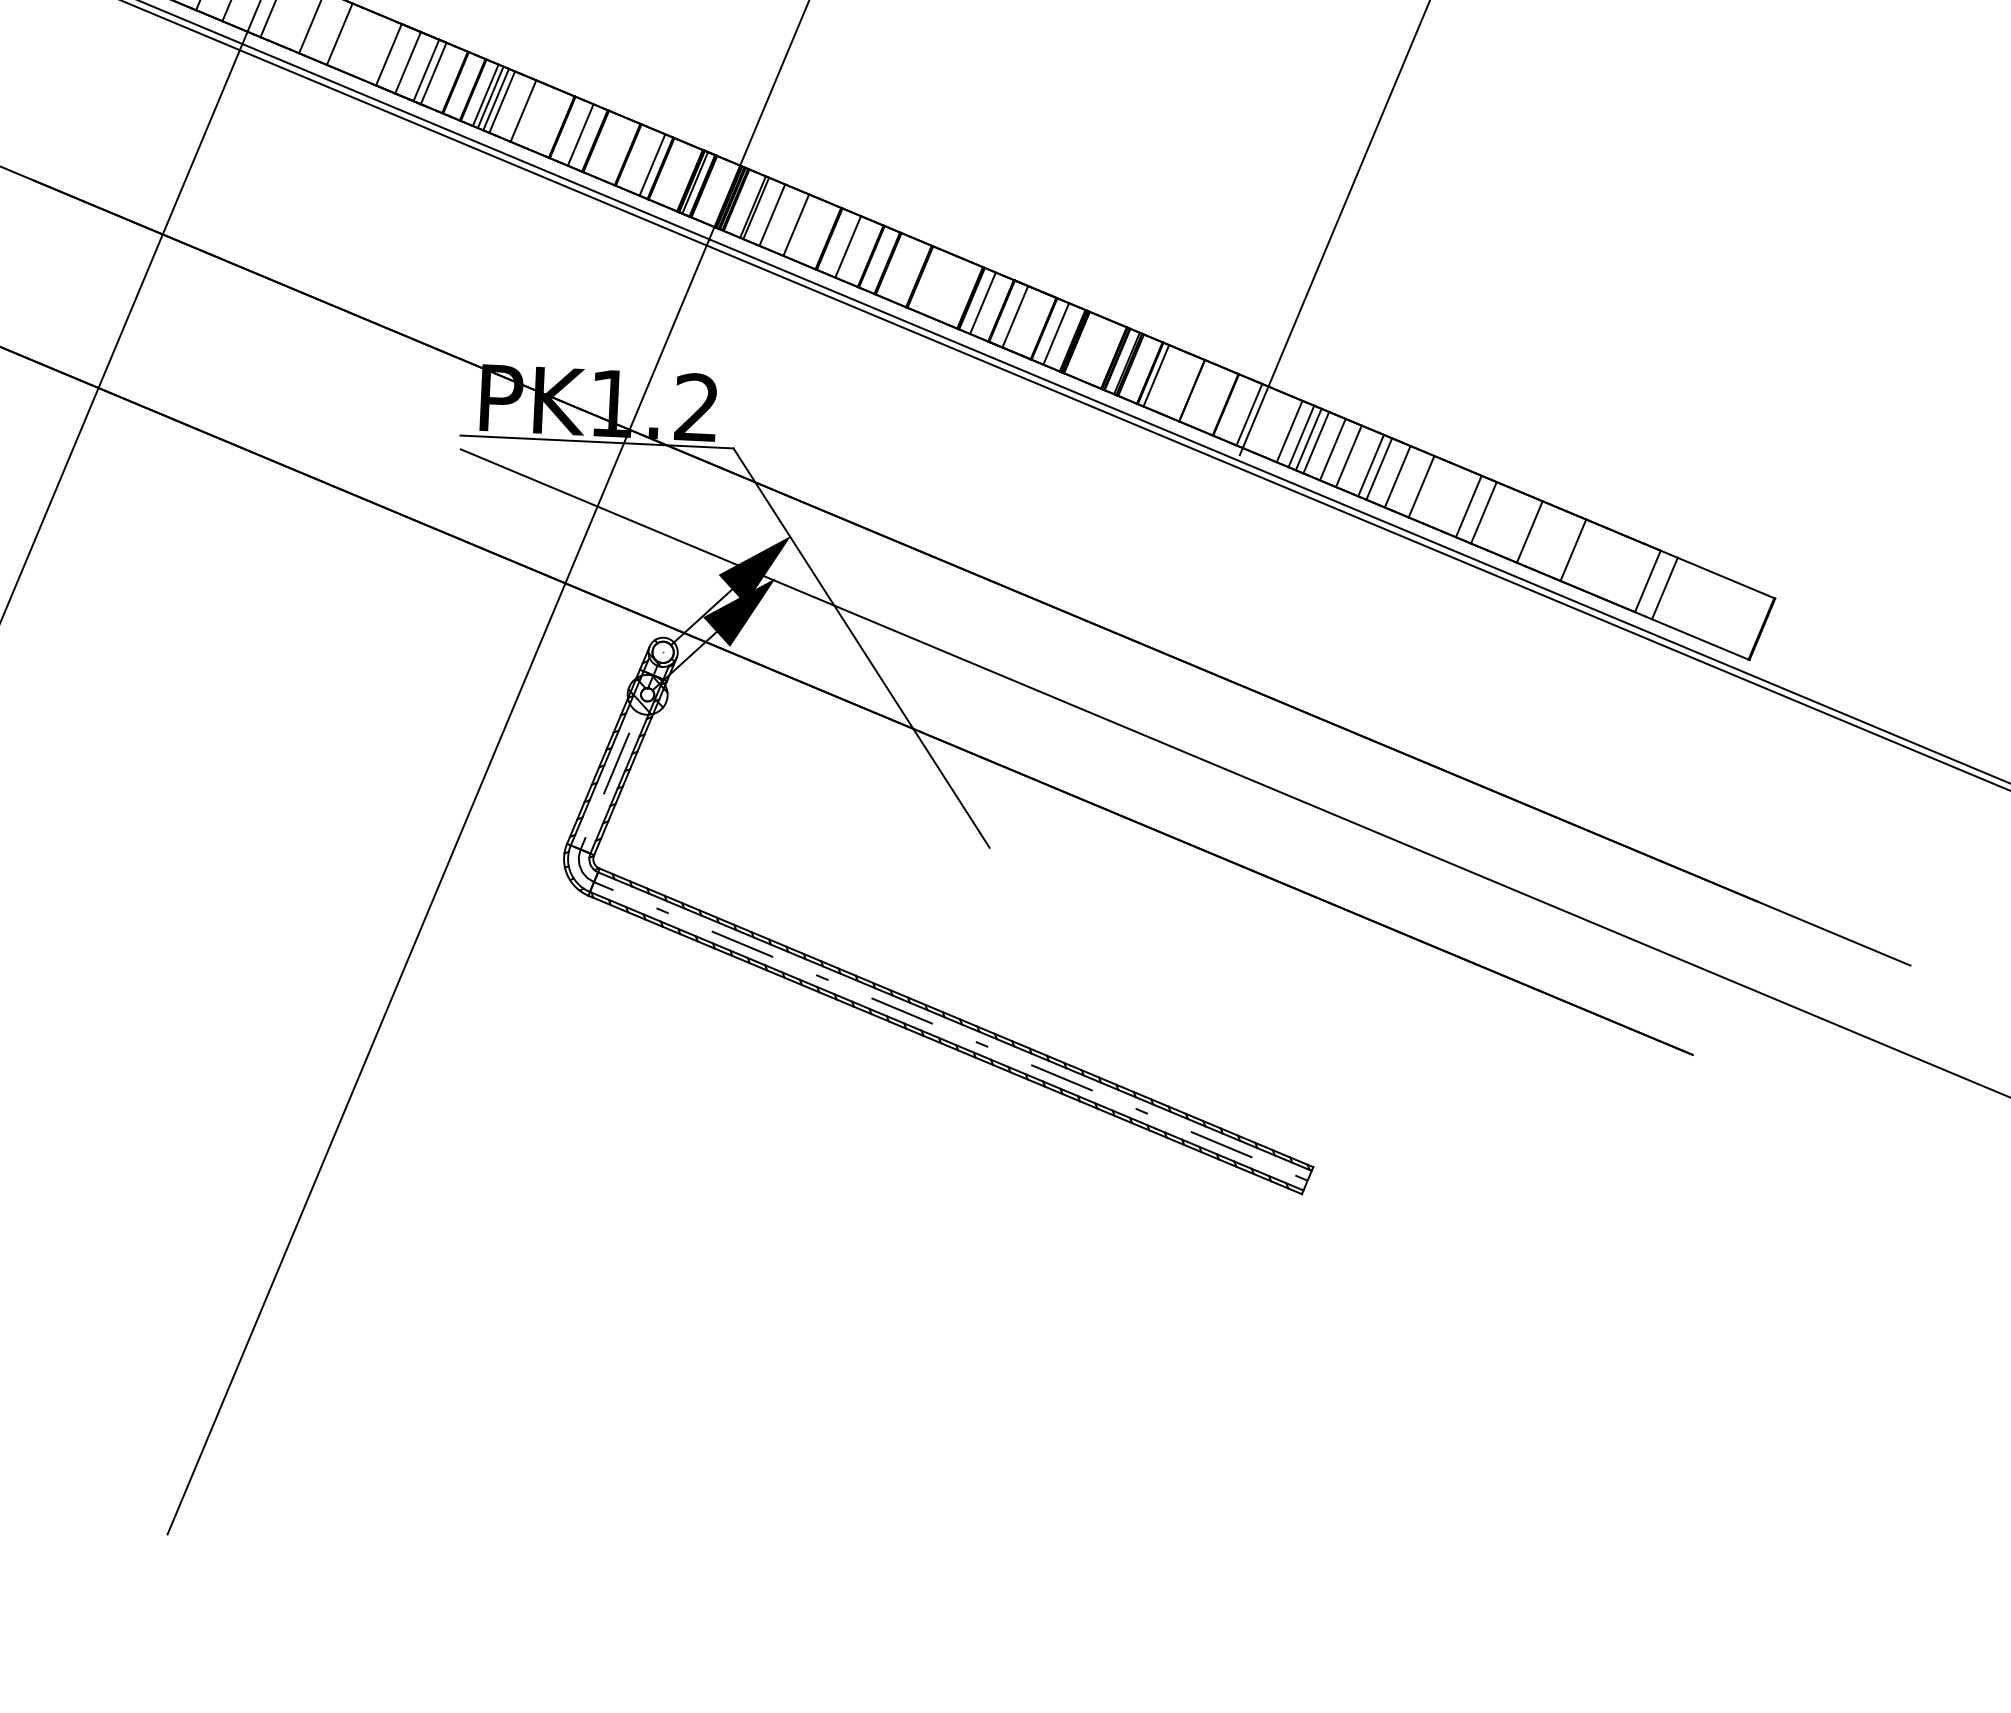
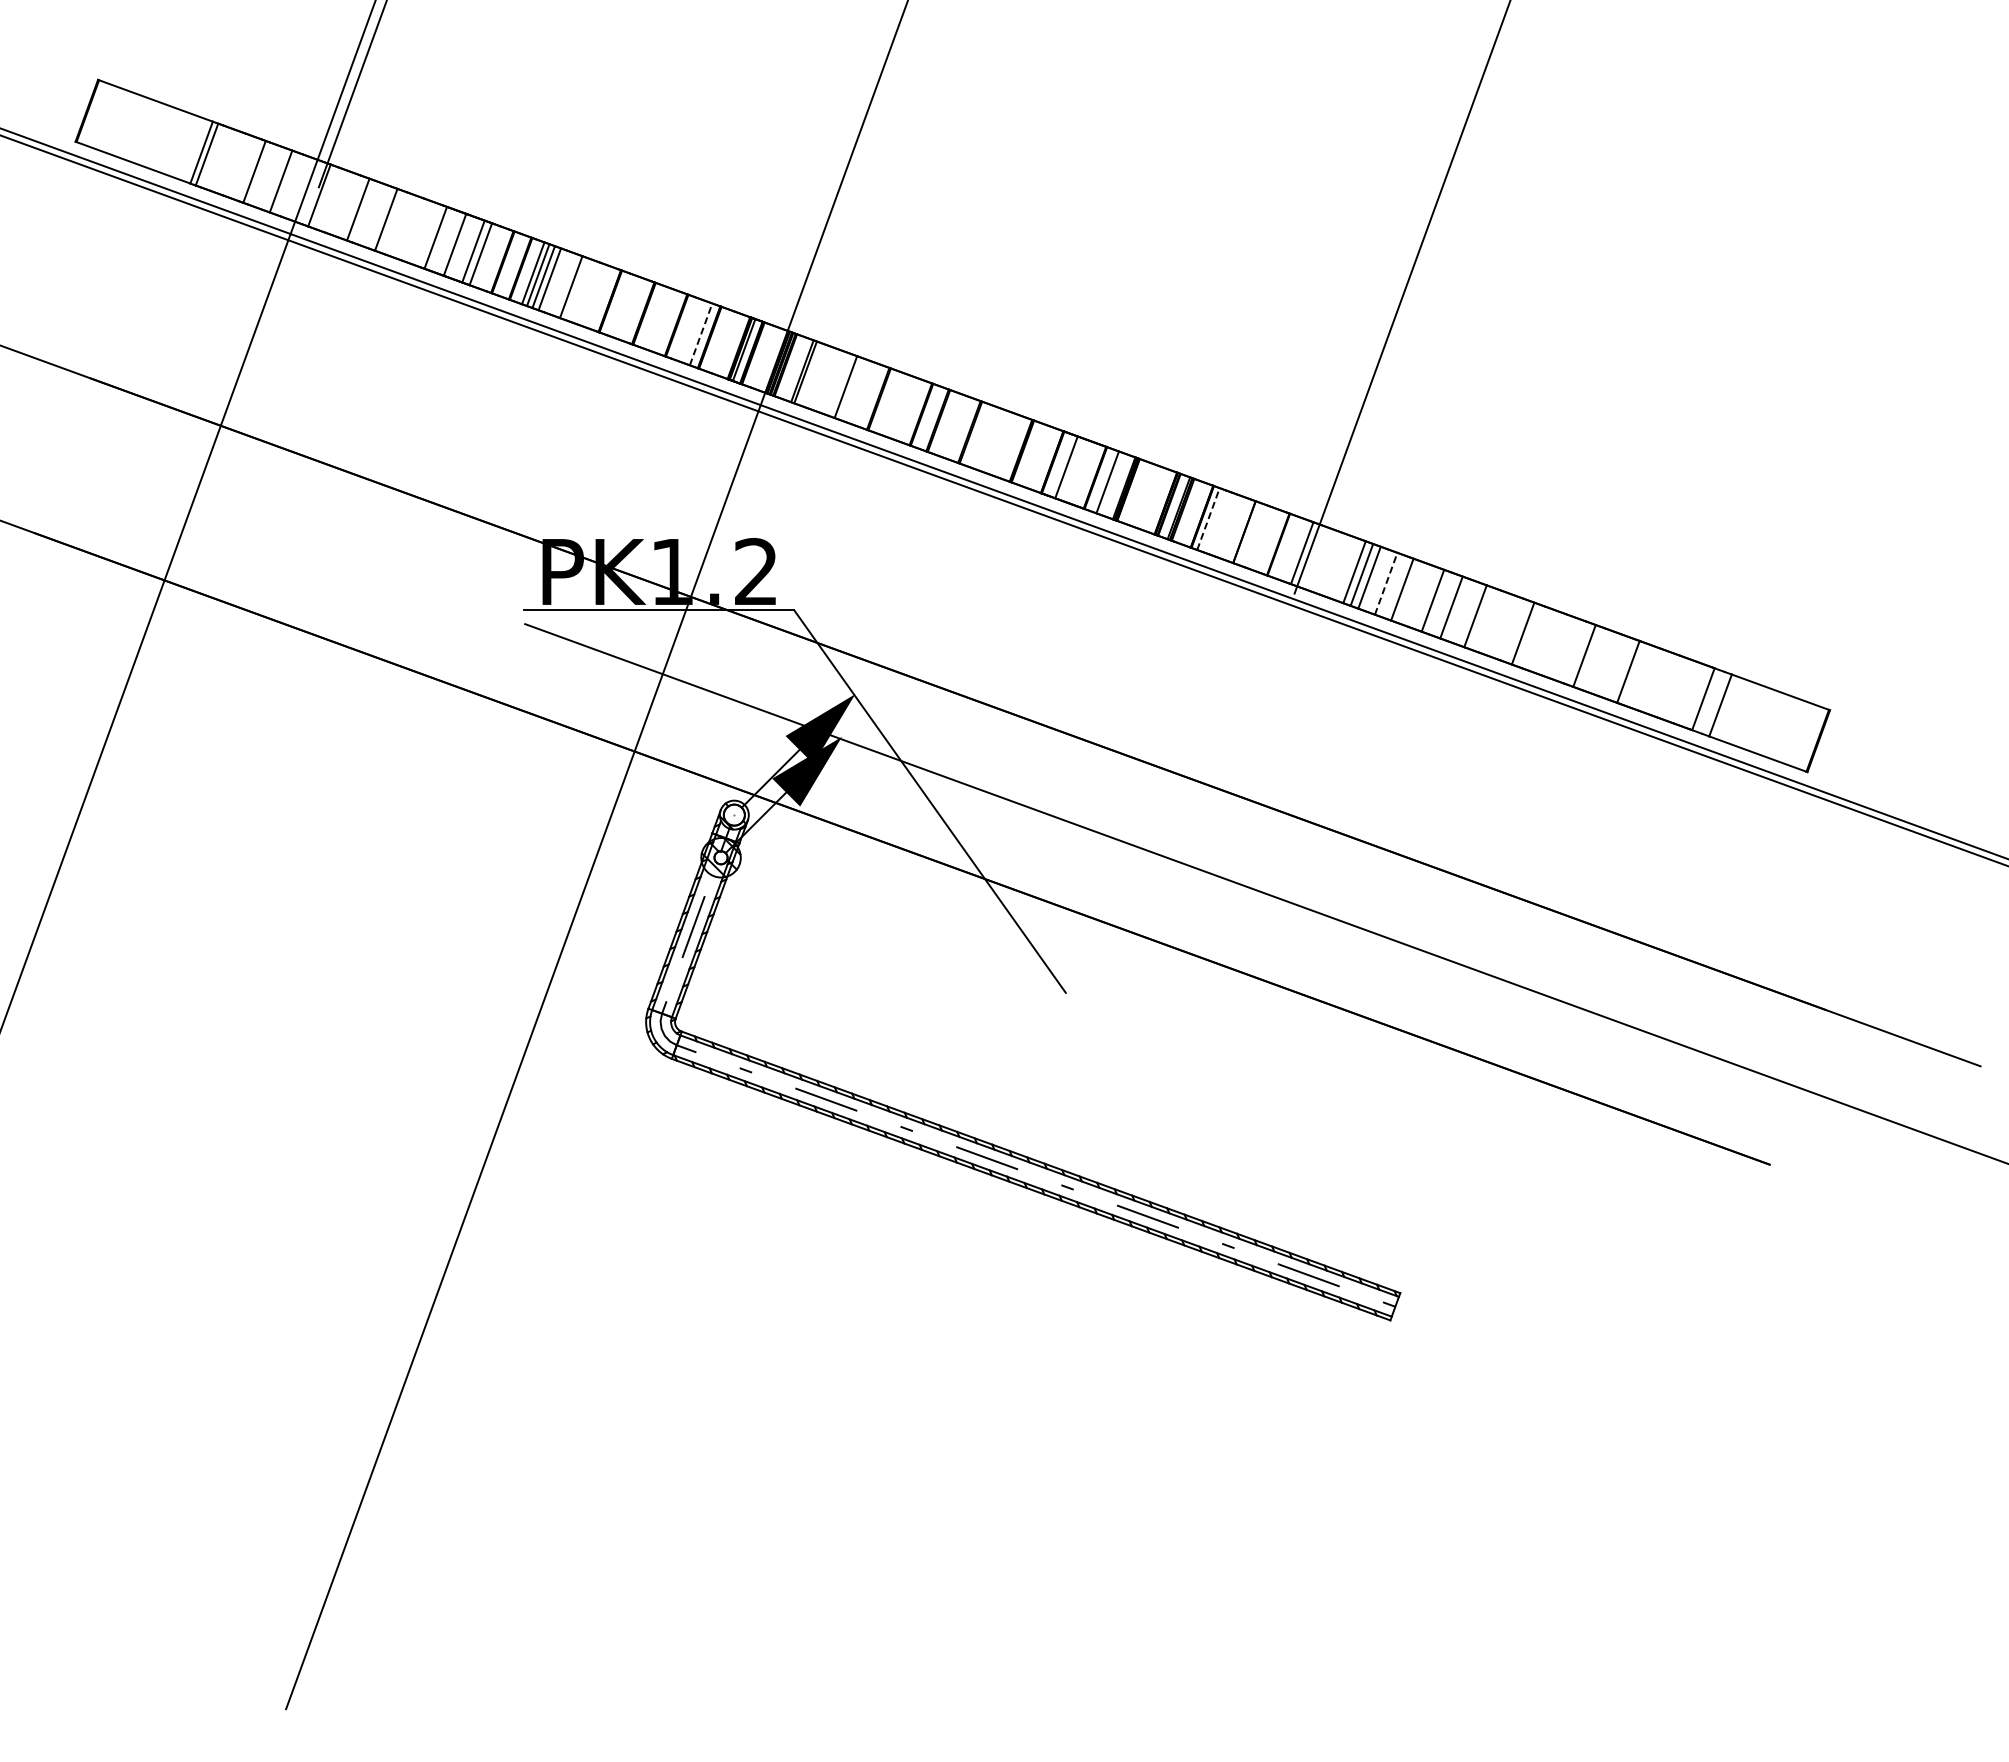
line: (580, 135) -> (628, 308), removed
line: (652, 165) -> (701, 334), solid -> dashed
line: (771, 215) -> (821, 378), removed
line: (847, 247) -> (897, 406), removed
line: (982, 303) -> (1033, 455), removed
line: (1156, 376) -> (1208, 519), solid -> dashed
line: (1289, 431) -> (1342, 567), removed
line: (1333, 449) -> (1386, 583), solid -> dashed
line: (1370, 465) -> (1424, 597), removed
line: (1484, 513) -> (1538, 639), removed

